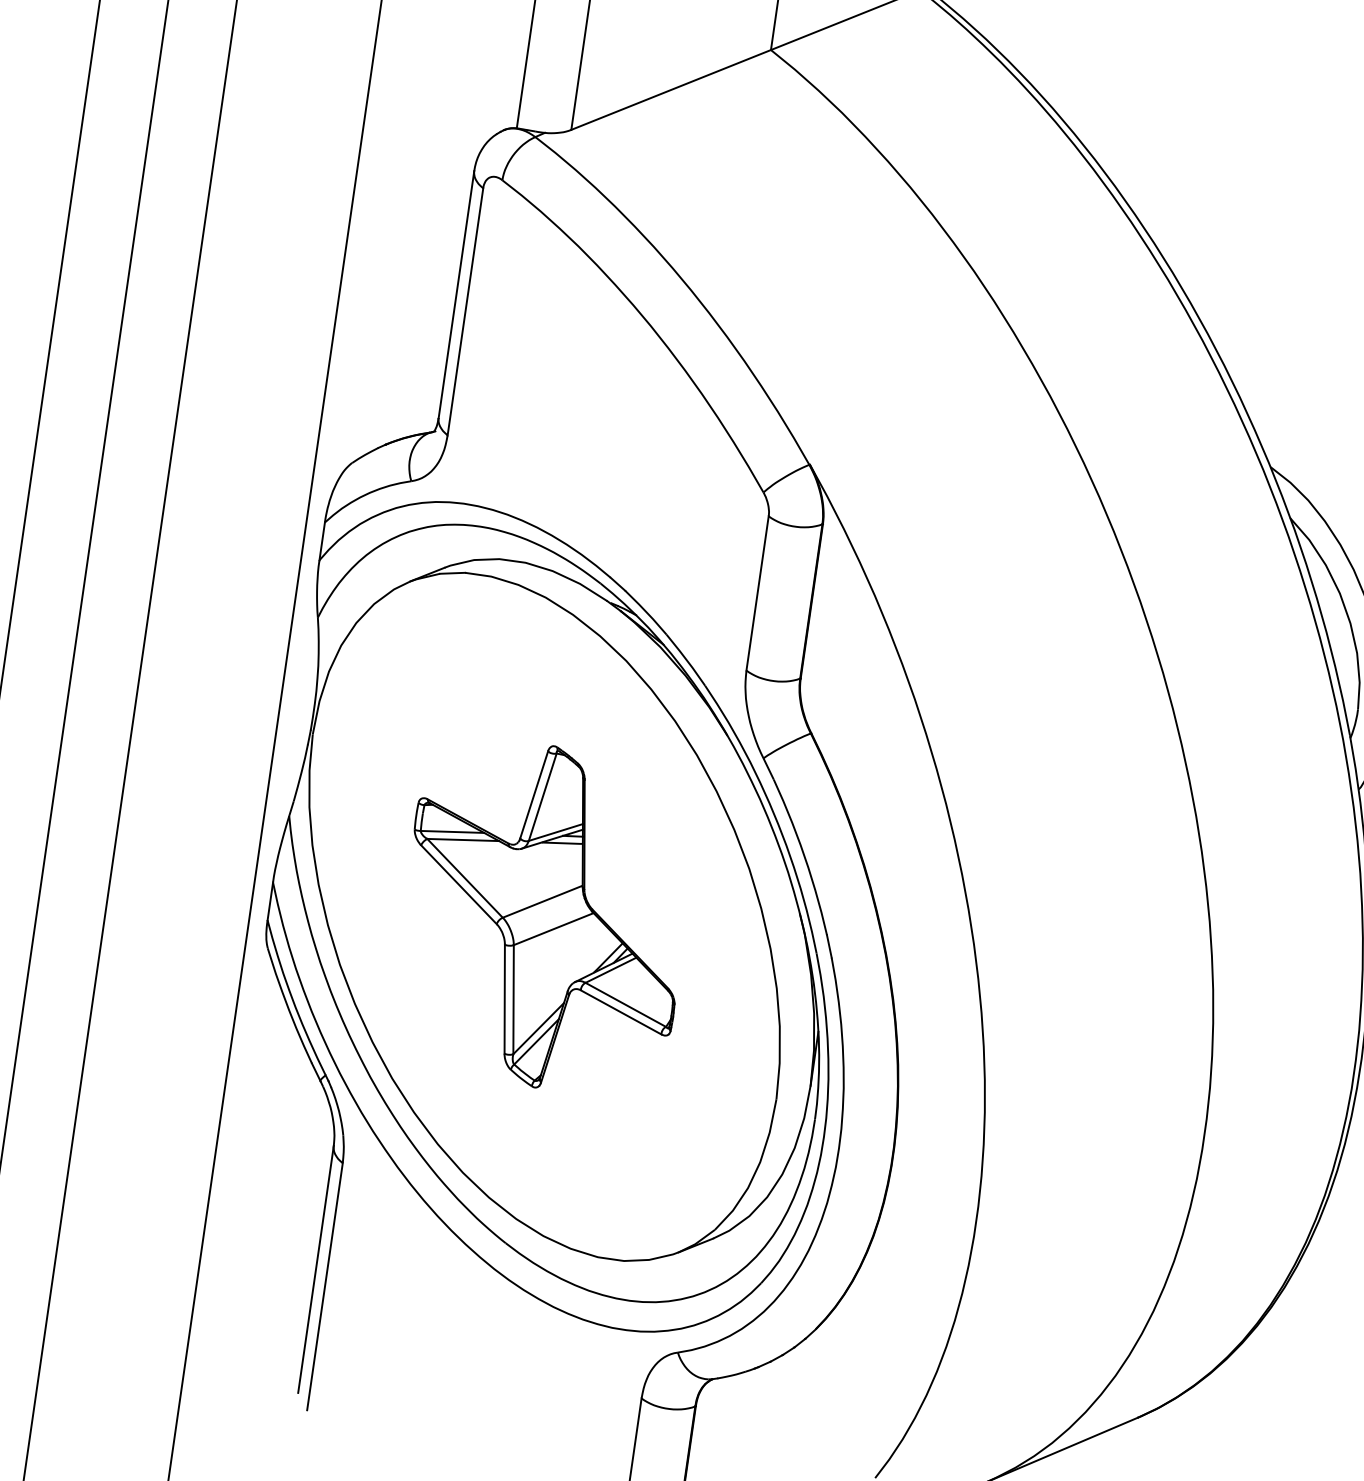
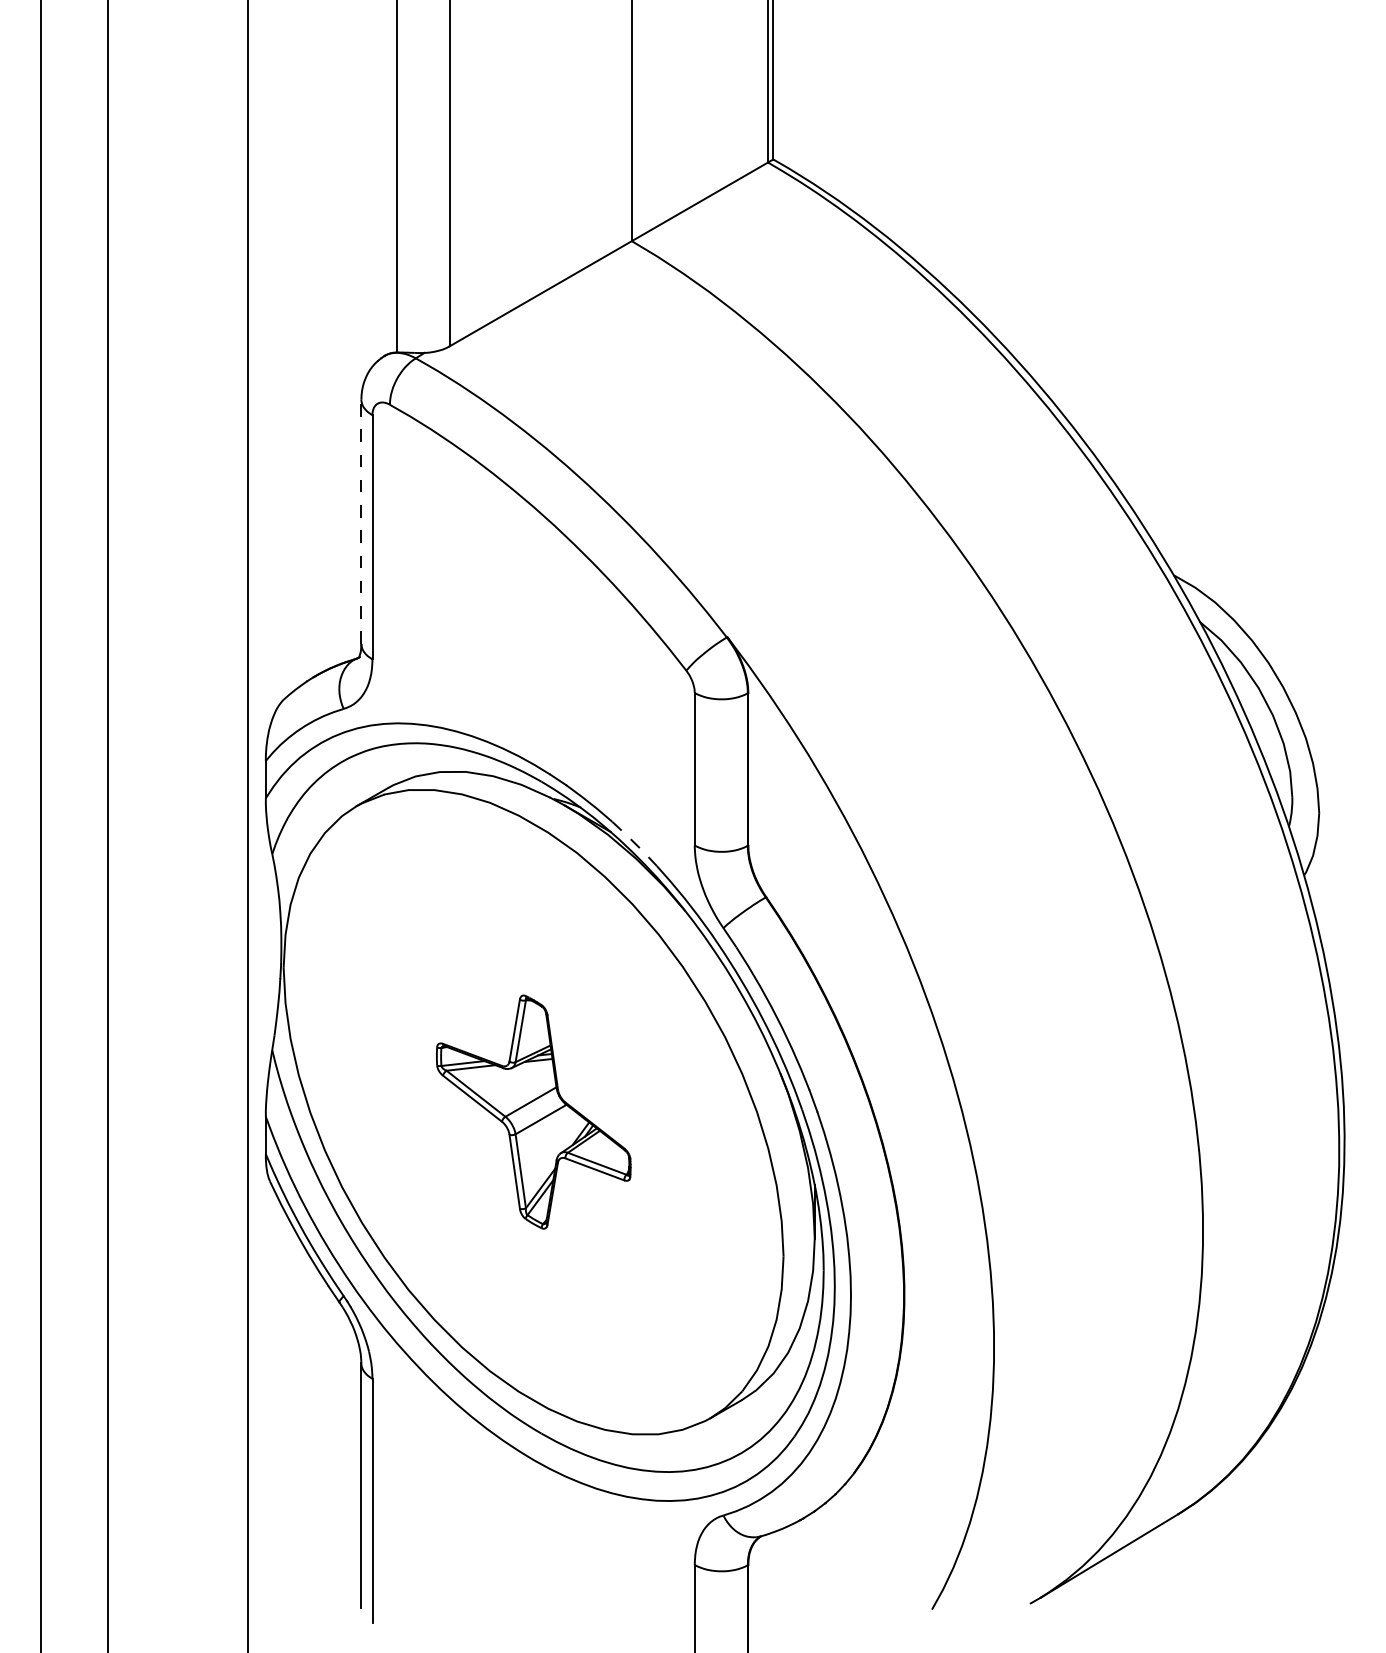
line: (456, 294) -> (361, 521), solid -> dashed
line: (686, 659) -> (635, 843), solid -> dashed
part: (544, 916) -> (533, 1111), size x0.7

